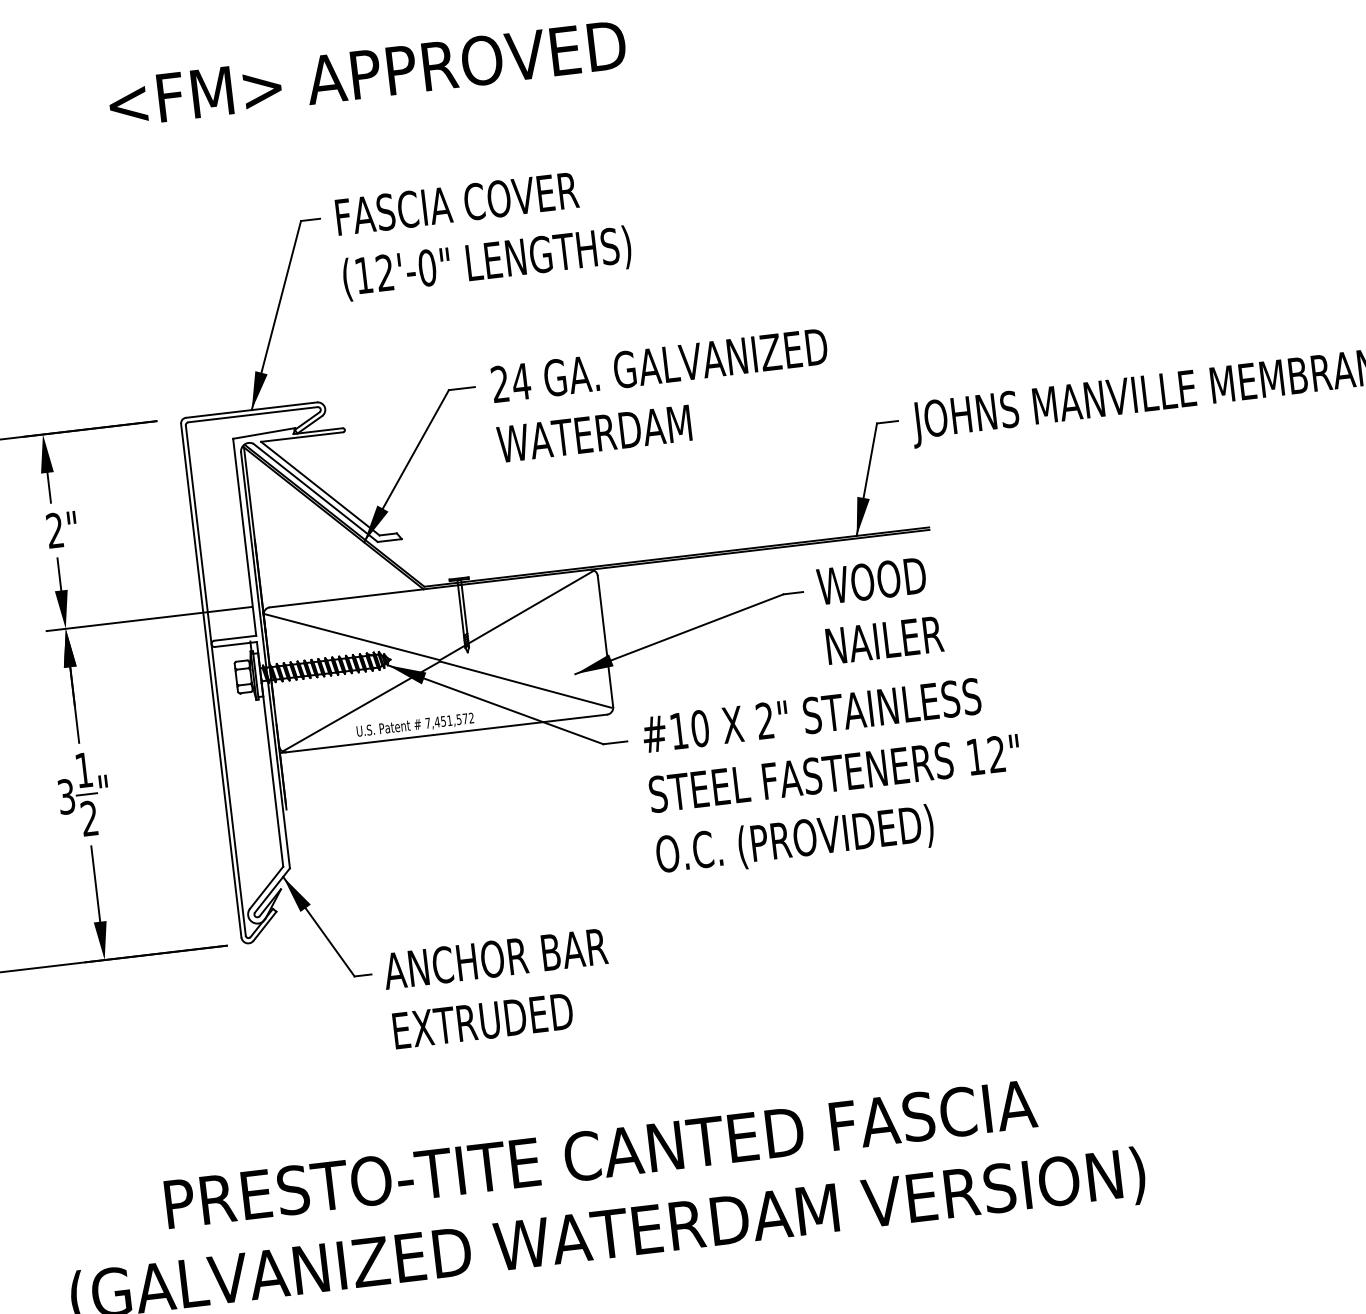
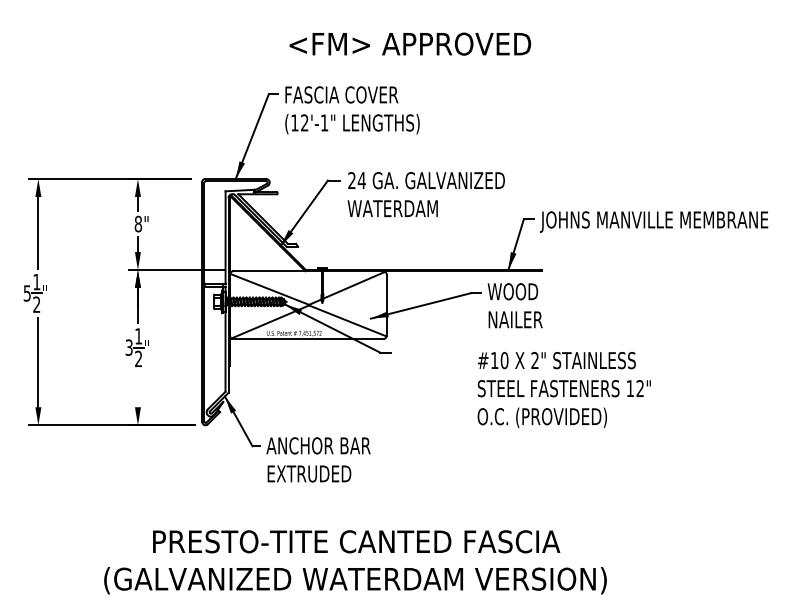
text: (367, 72) -> (410, 43), moved
text: (427, 267) -> (324, 122), (12'-0" -> (12'-1"
text: (55, 529) -> (138, 223), 2" -> 8"
text: (833, 777) -> (563, 390), moved
line: (94, 883) -> (137, 389), removed

